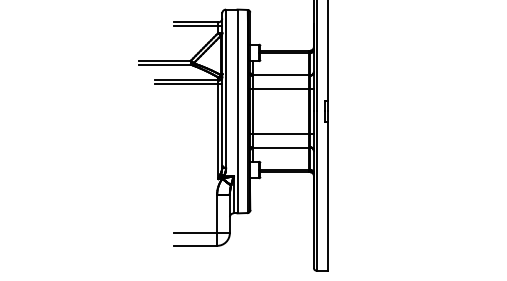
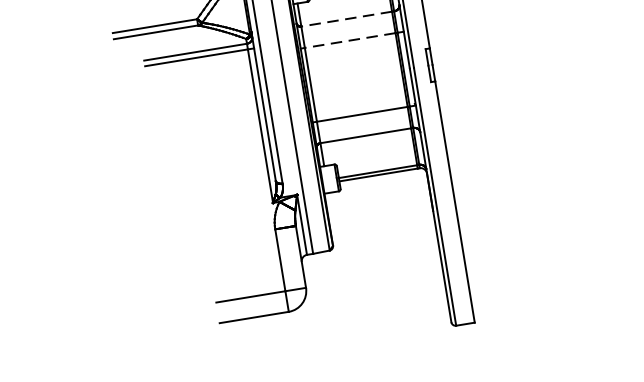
line: (280, 75) -> (346, 19), solid -> dashed
line: (280, 88) -> (349, 40), solid -> dashed

